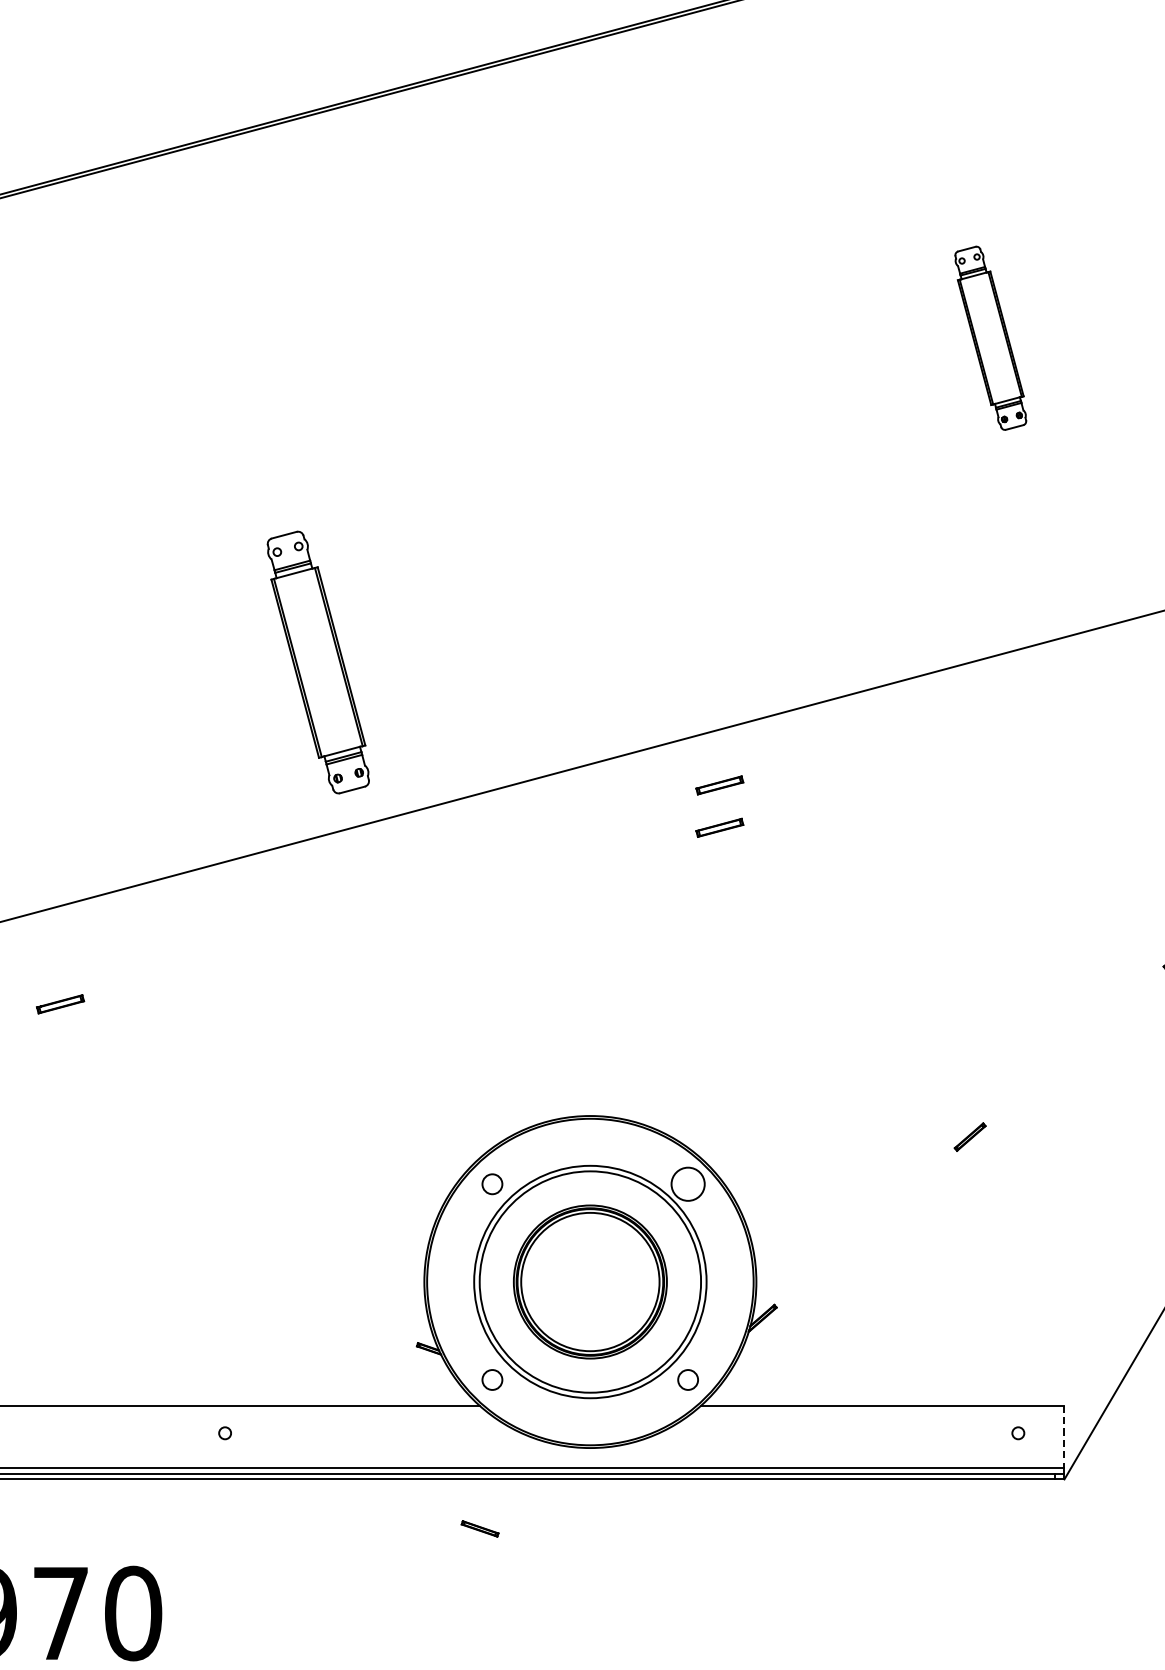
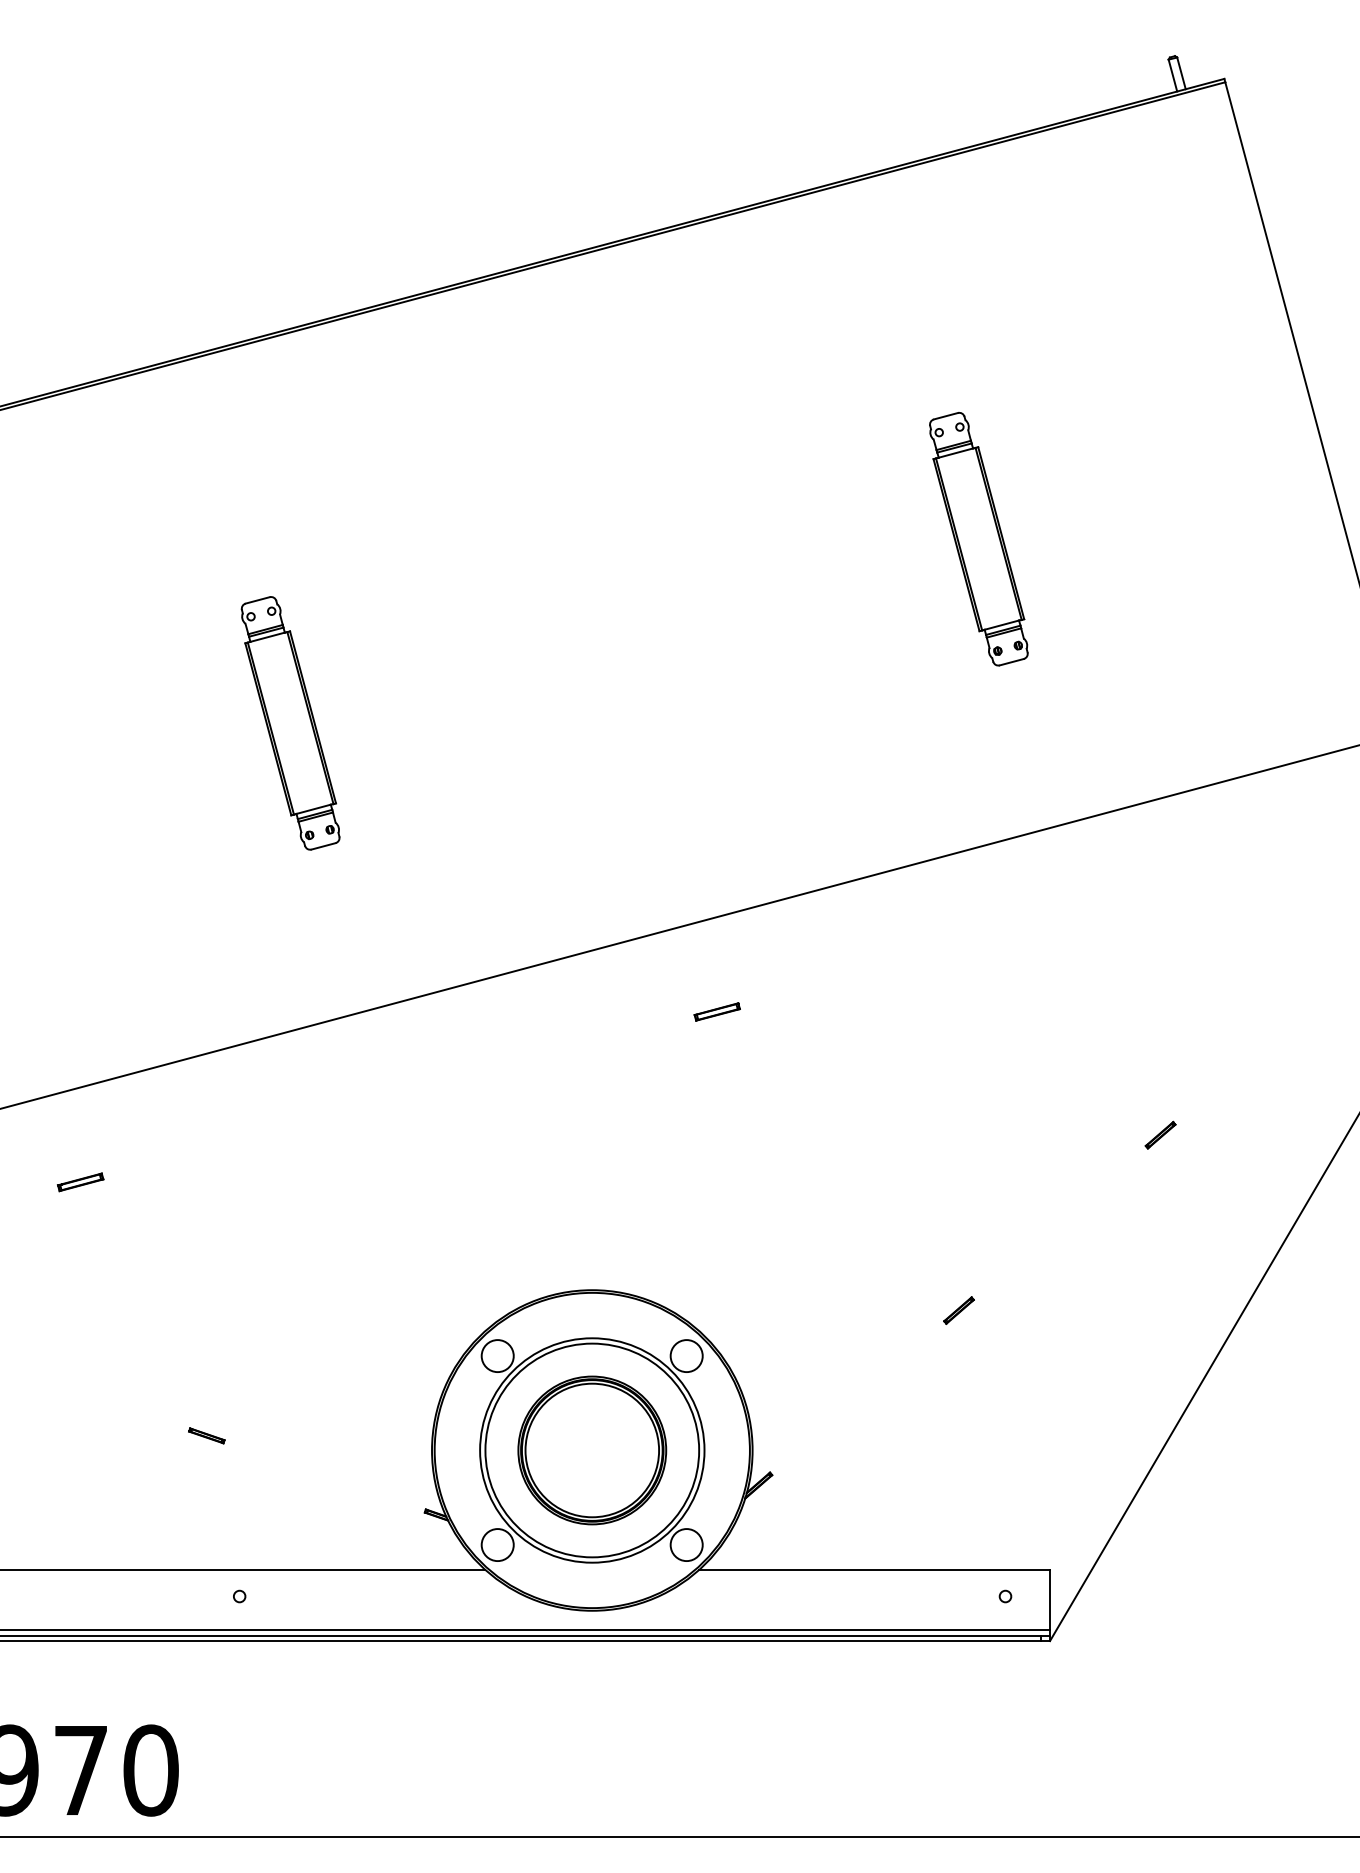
part: (990, 338) -> (978, 539), size x1.43
part: (318, 662) -> (290, 723), moved
part: (719, 784) -> (716, 970), removed
circle: (492, 1184) -> (497, 1356), size x1.67
circle: (492, 1380) -> (497, 1545), size x1.67
circle: (687, 1380) -> (686, 1545), size x1.67
line: (1064, 1437) -> (1050, 1600), dashed -> solid
part: (479, 1528) -> (206, 1435), moved

